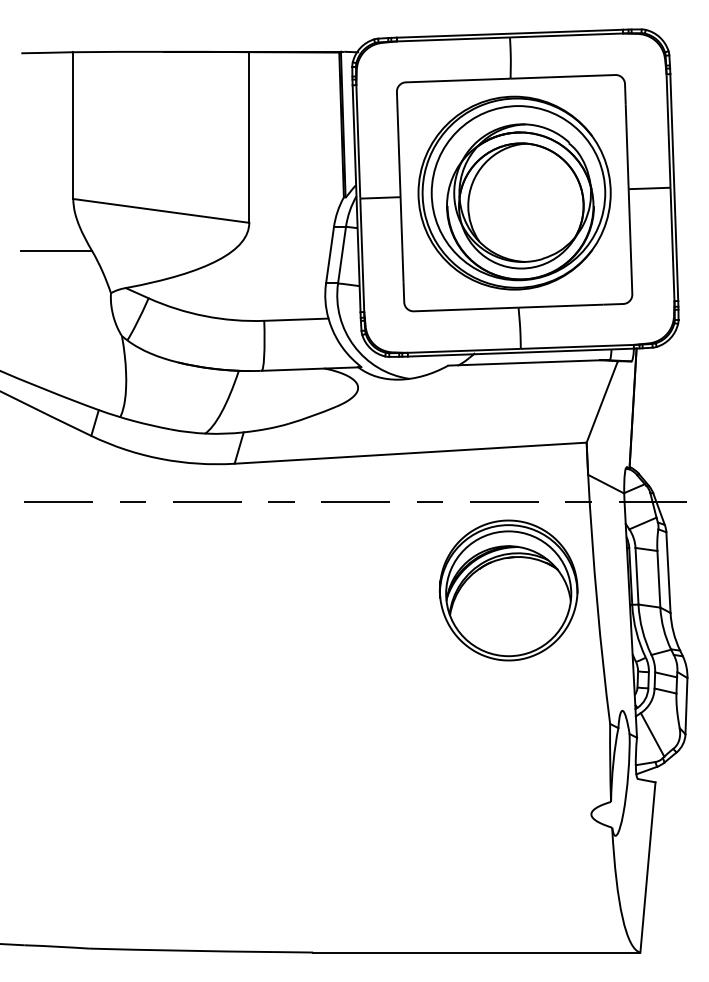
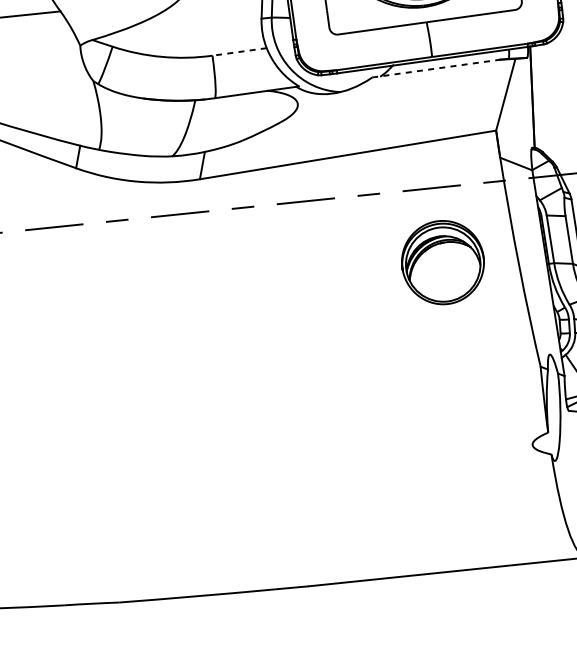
line: (295, 319) -> (238, 51), solid -> dashed
line: (524, 362) -> (436, 68), solid -> dashed
part: (508, 590) -> (442, 262), size x0.7

